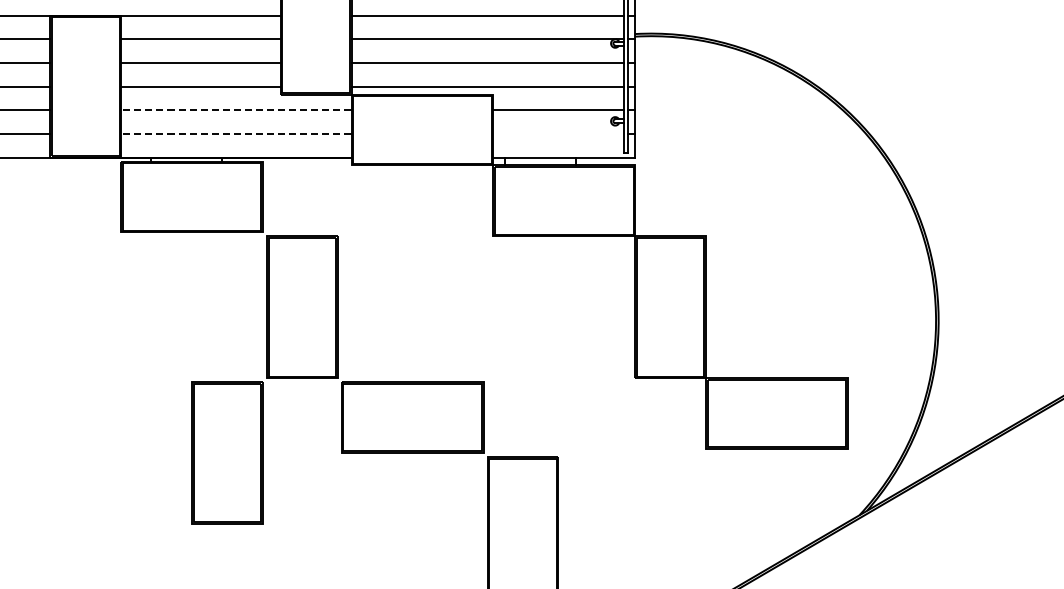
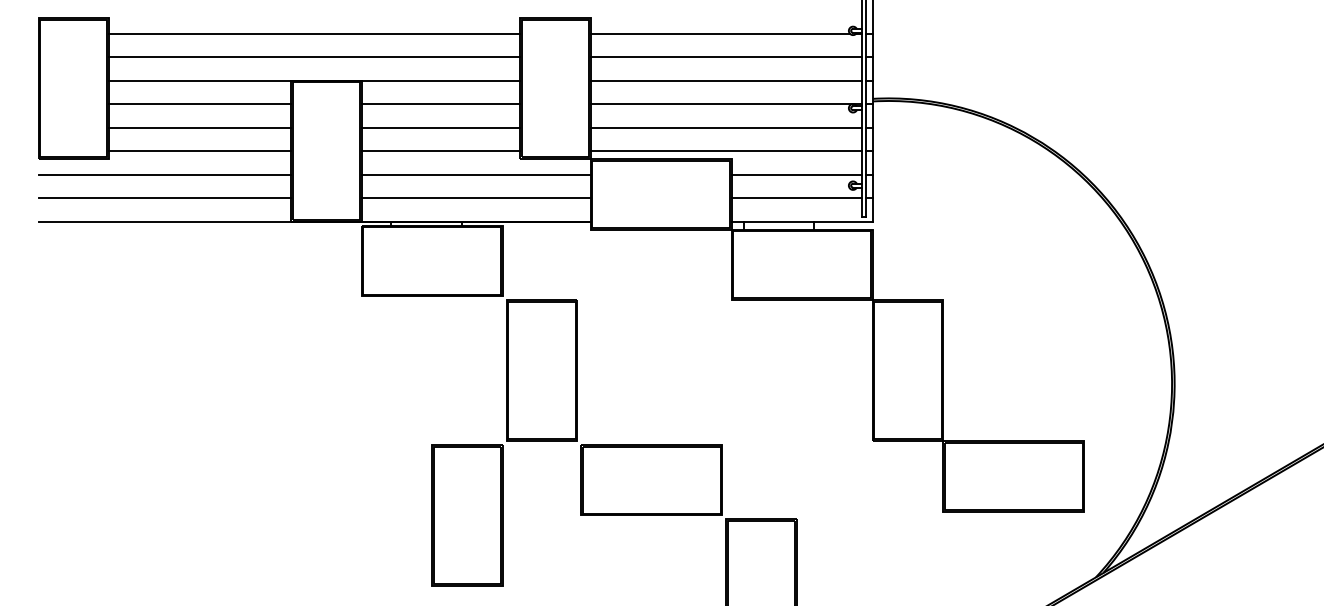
line: (235, 110) -> (475, 174), dashed -> solid
line: (235, 134) -> (475, 198), dashed -> solid
line: (558, 134) -> (796, 198), added

